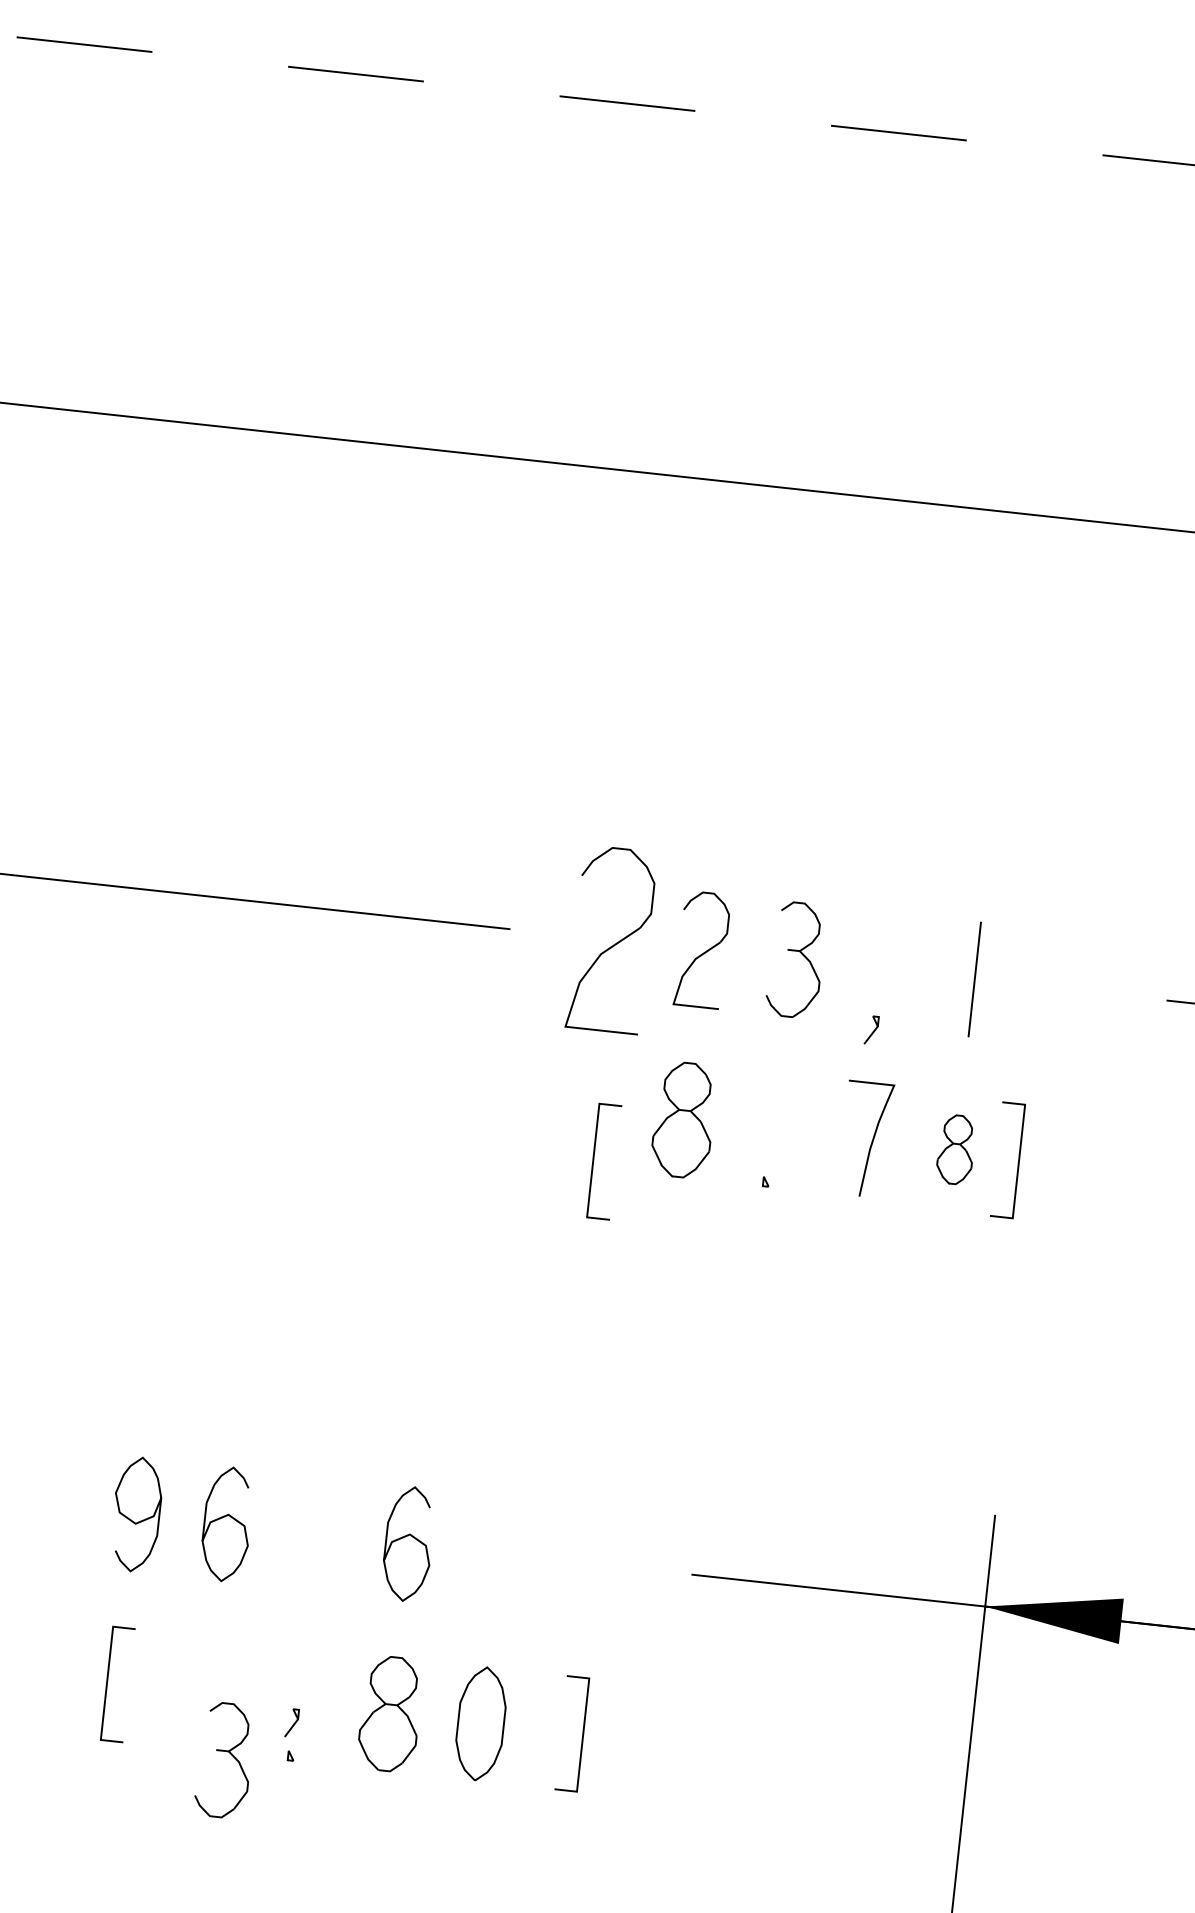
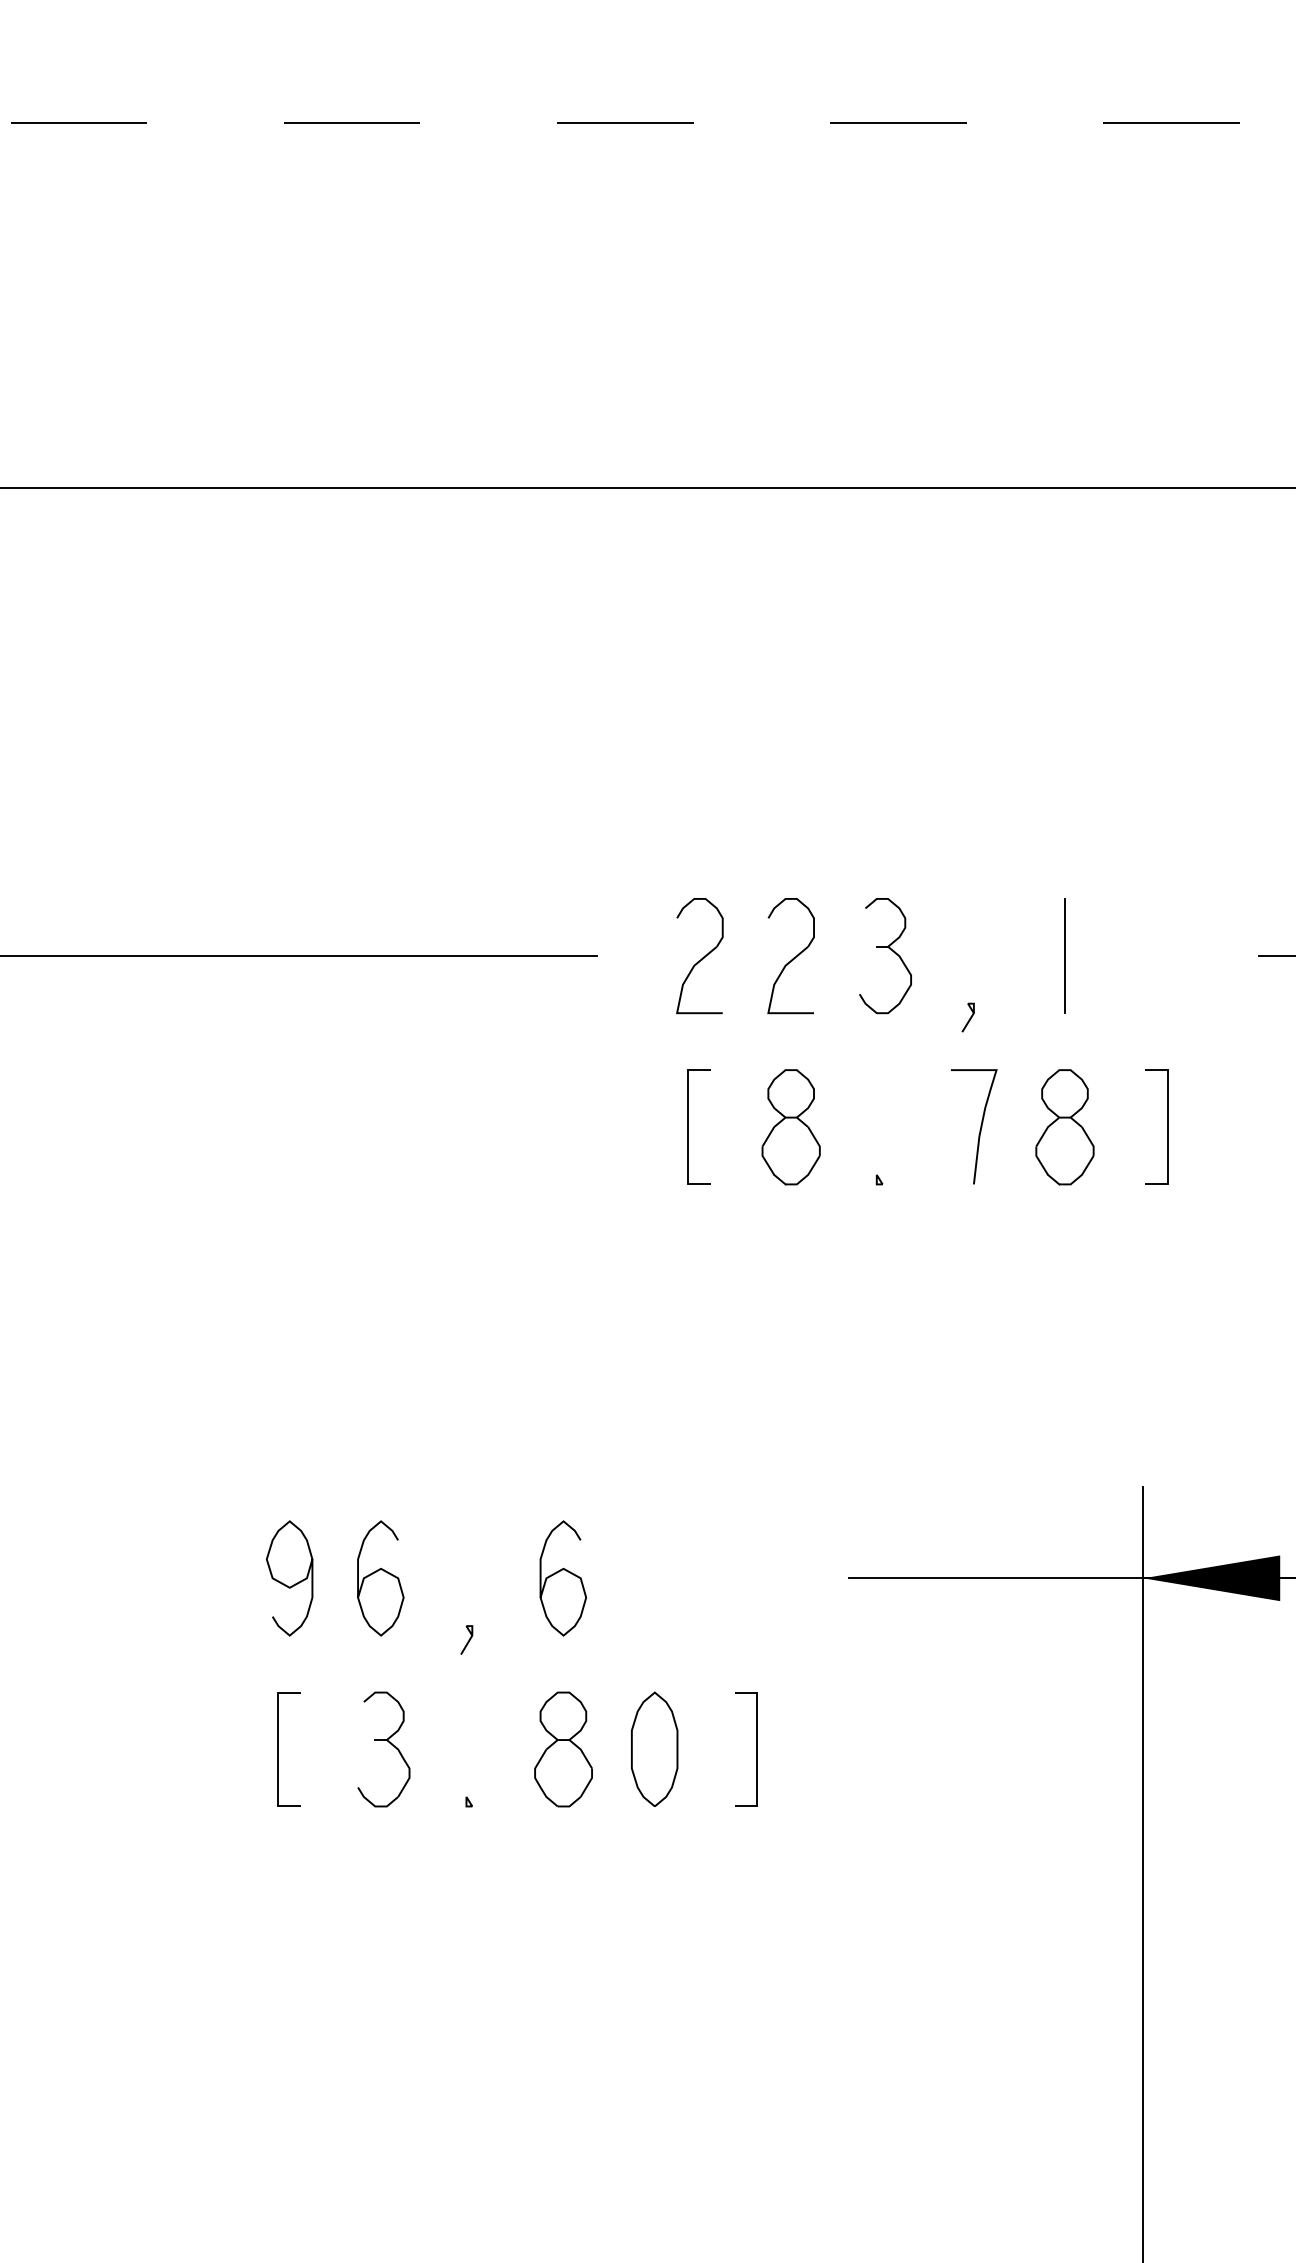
part: (611, 940) -> (699, 956), size x0.62
part: (955, 1149) -> (1064, 1127), size x1.67
line: (593, 1159) -> (688, 1126), moved
line: (1018, 1160) -> (1167, 1126), moved
line: (293, 1722) -> (468, 1639), moved
part: (230, 1755) -> (389, 1743), moved

